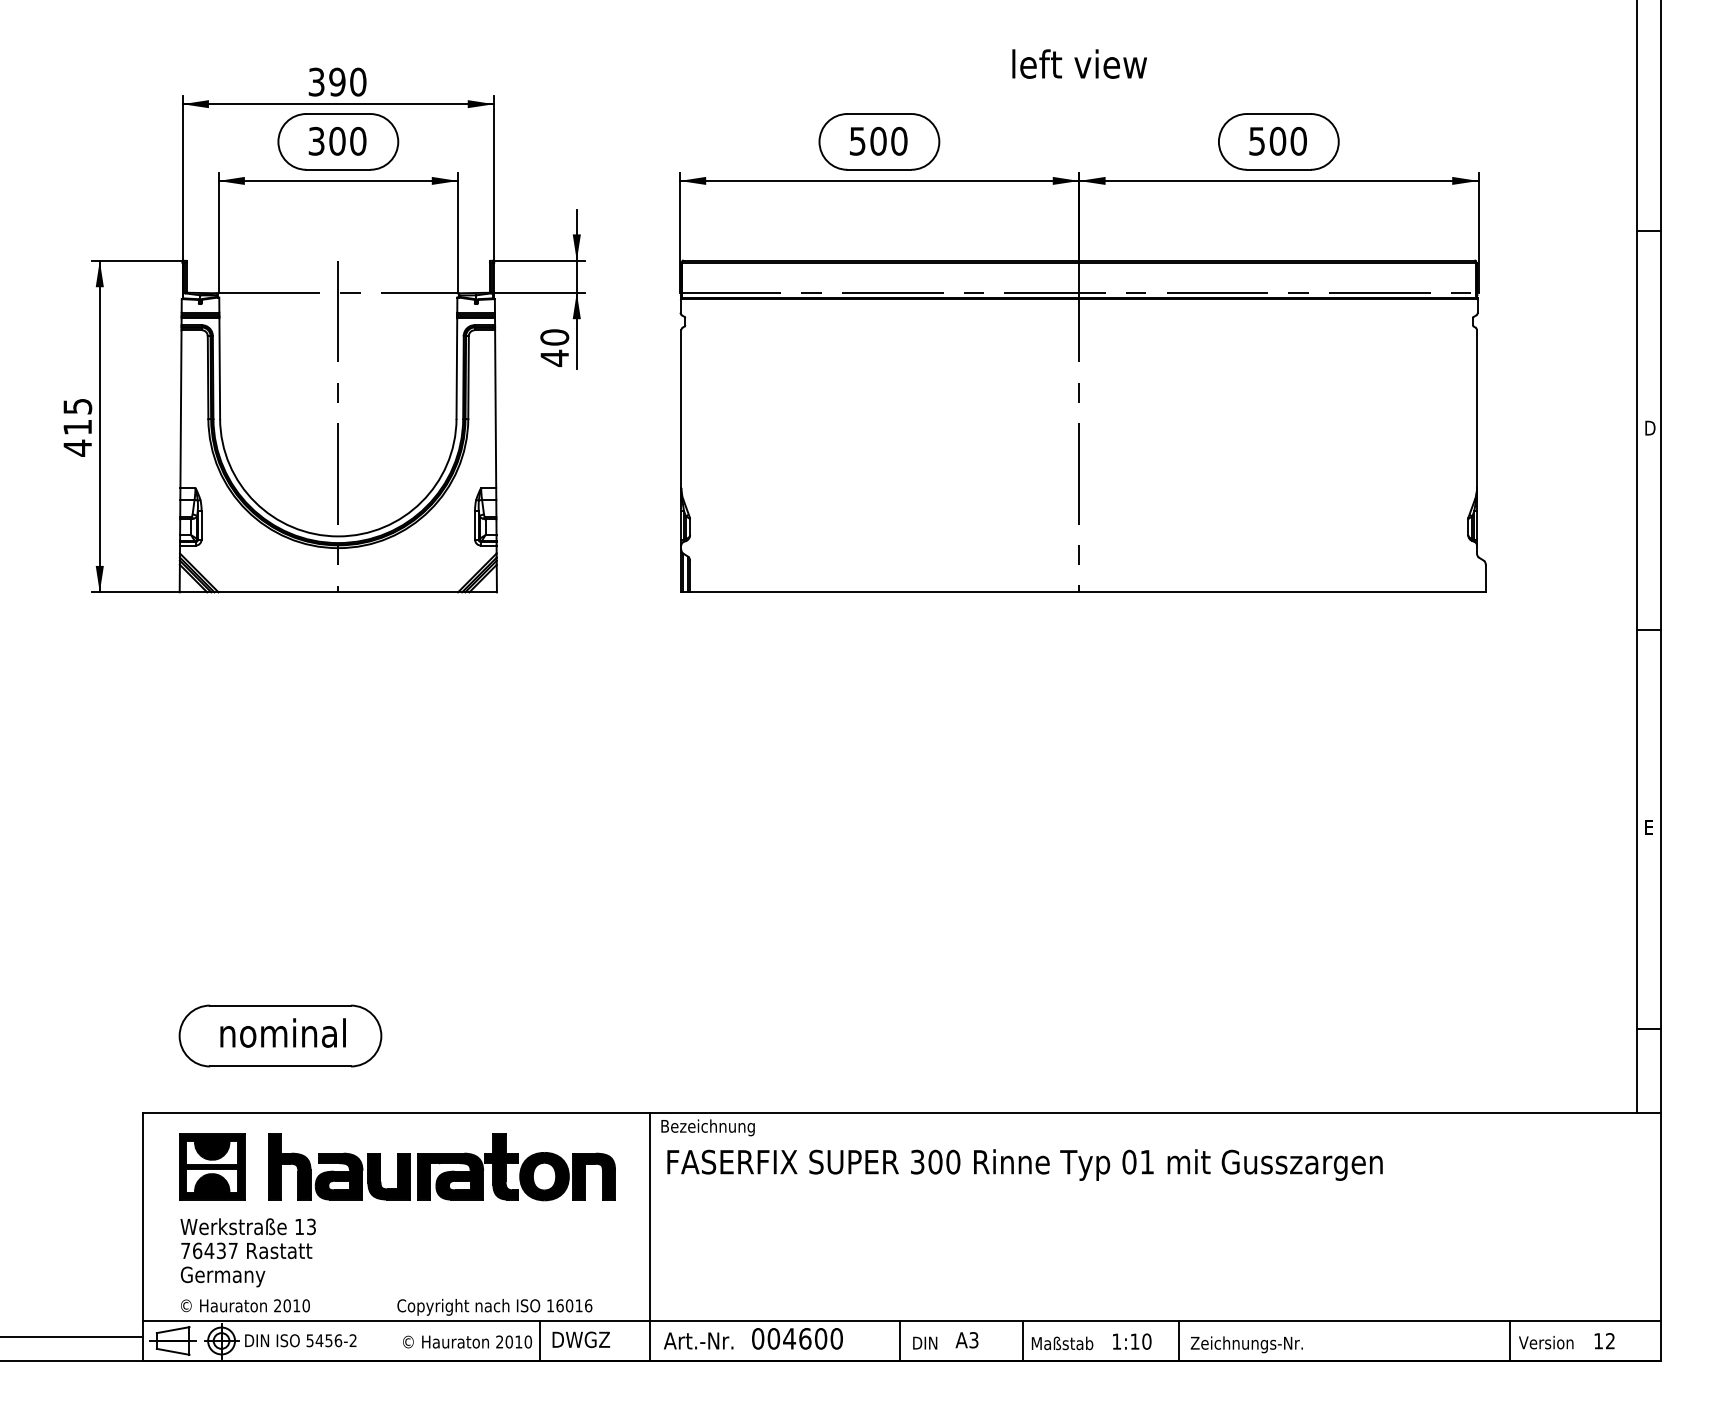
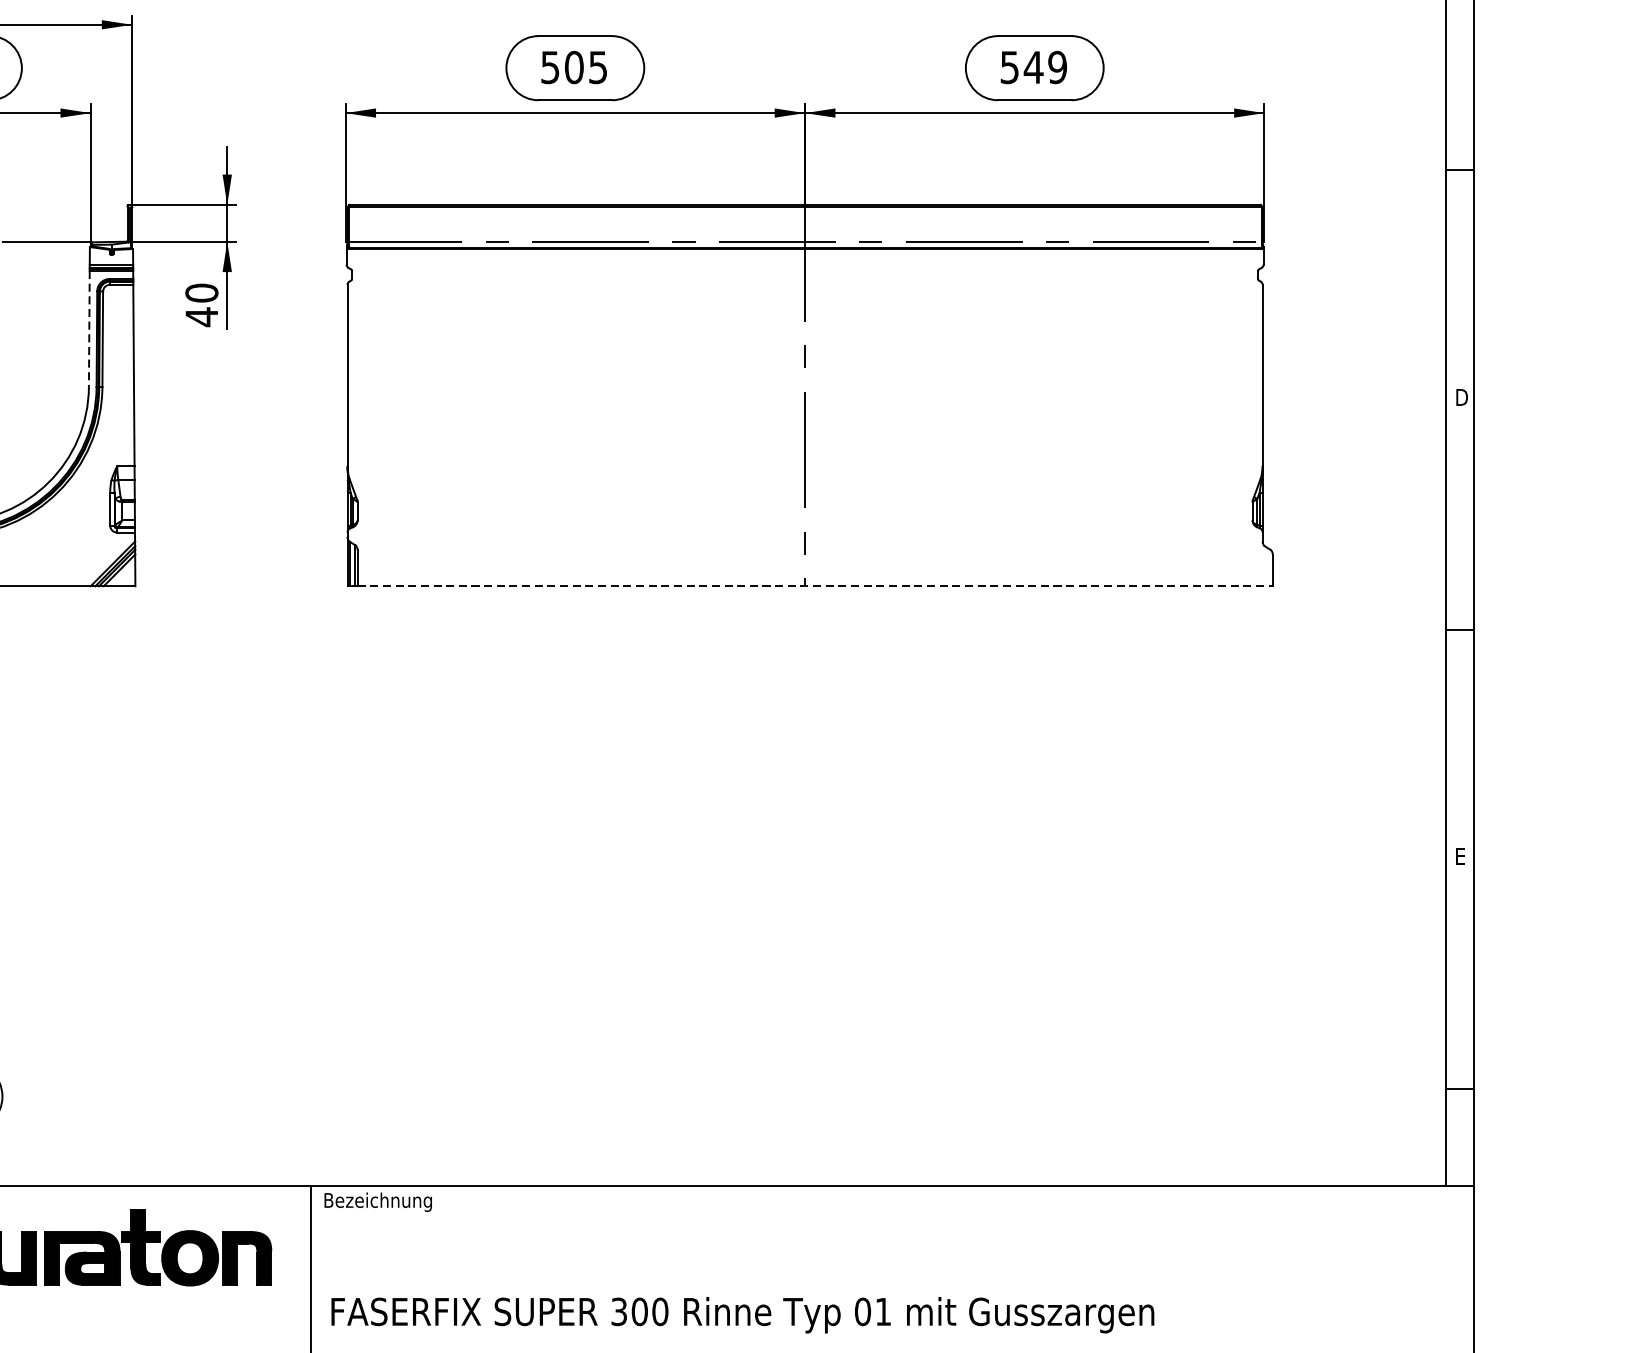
text: (899, 140) -> (598, 66), 500 -> 505
text: (1287, 140) -> (1044, 66), 500 -> 549
line: (456, 369) -> (88, 329), solid -> dashed
line: (1087, 592) -> (814, 586), solid -> dashed
text: (1024, 1164) -> (742, 1314), moved

